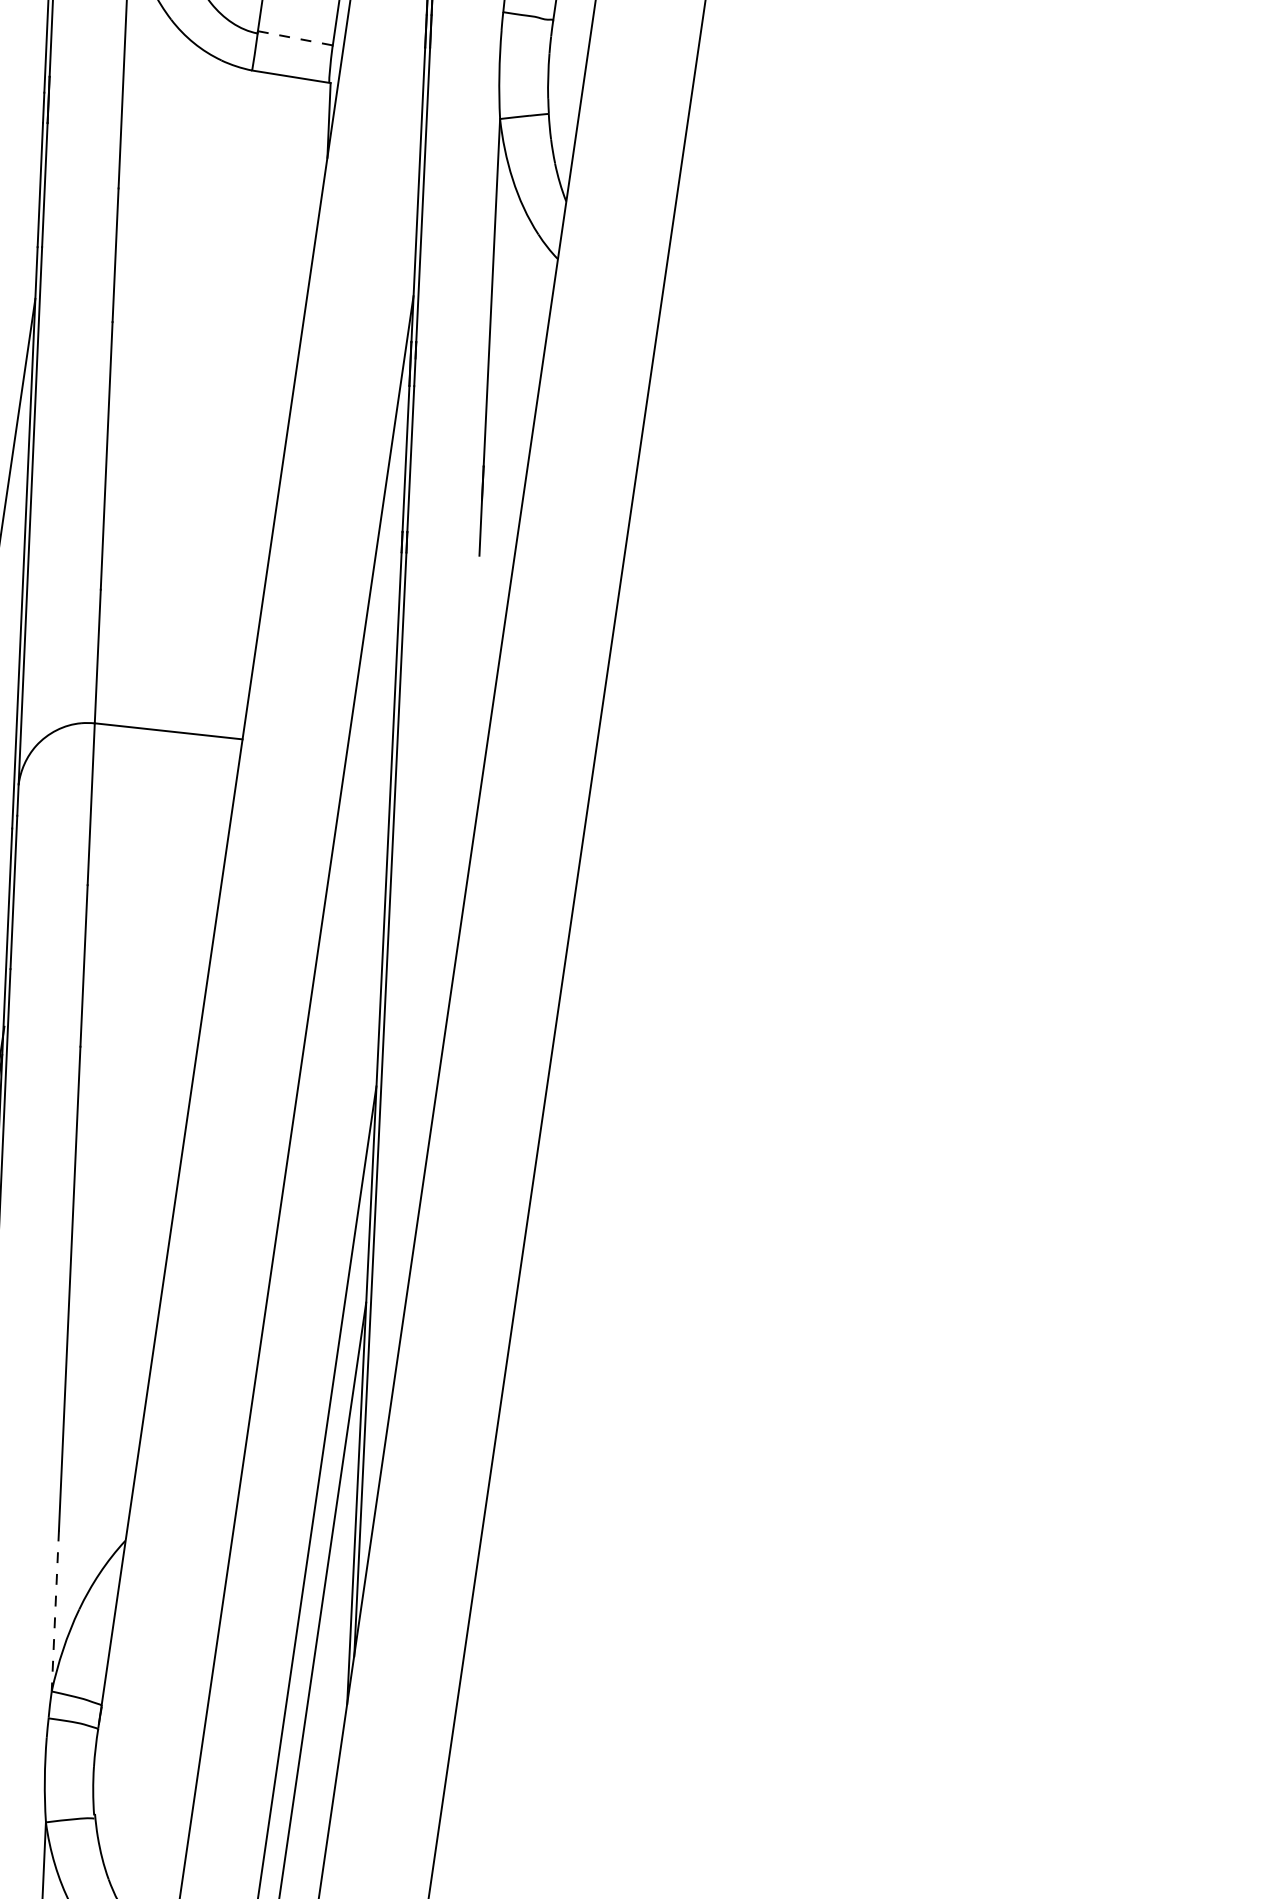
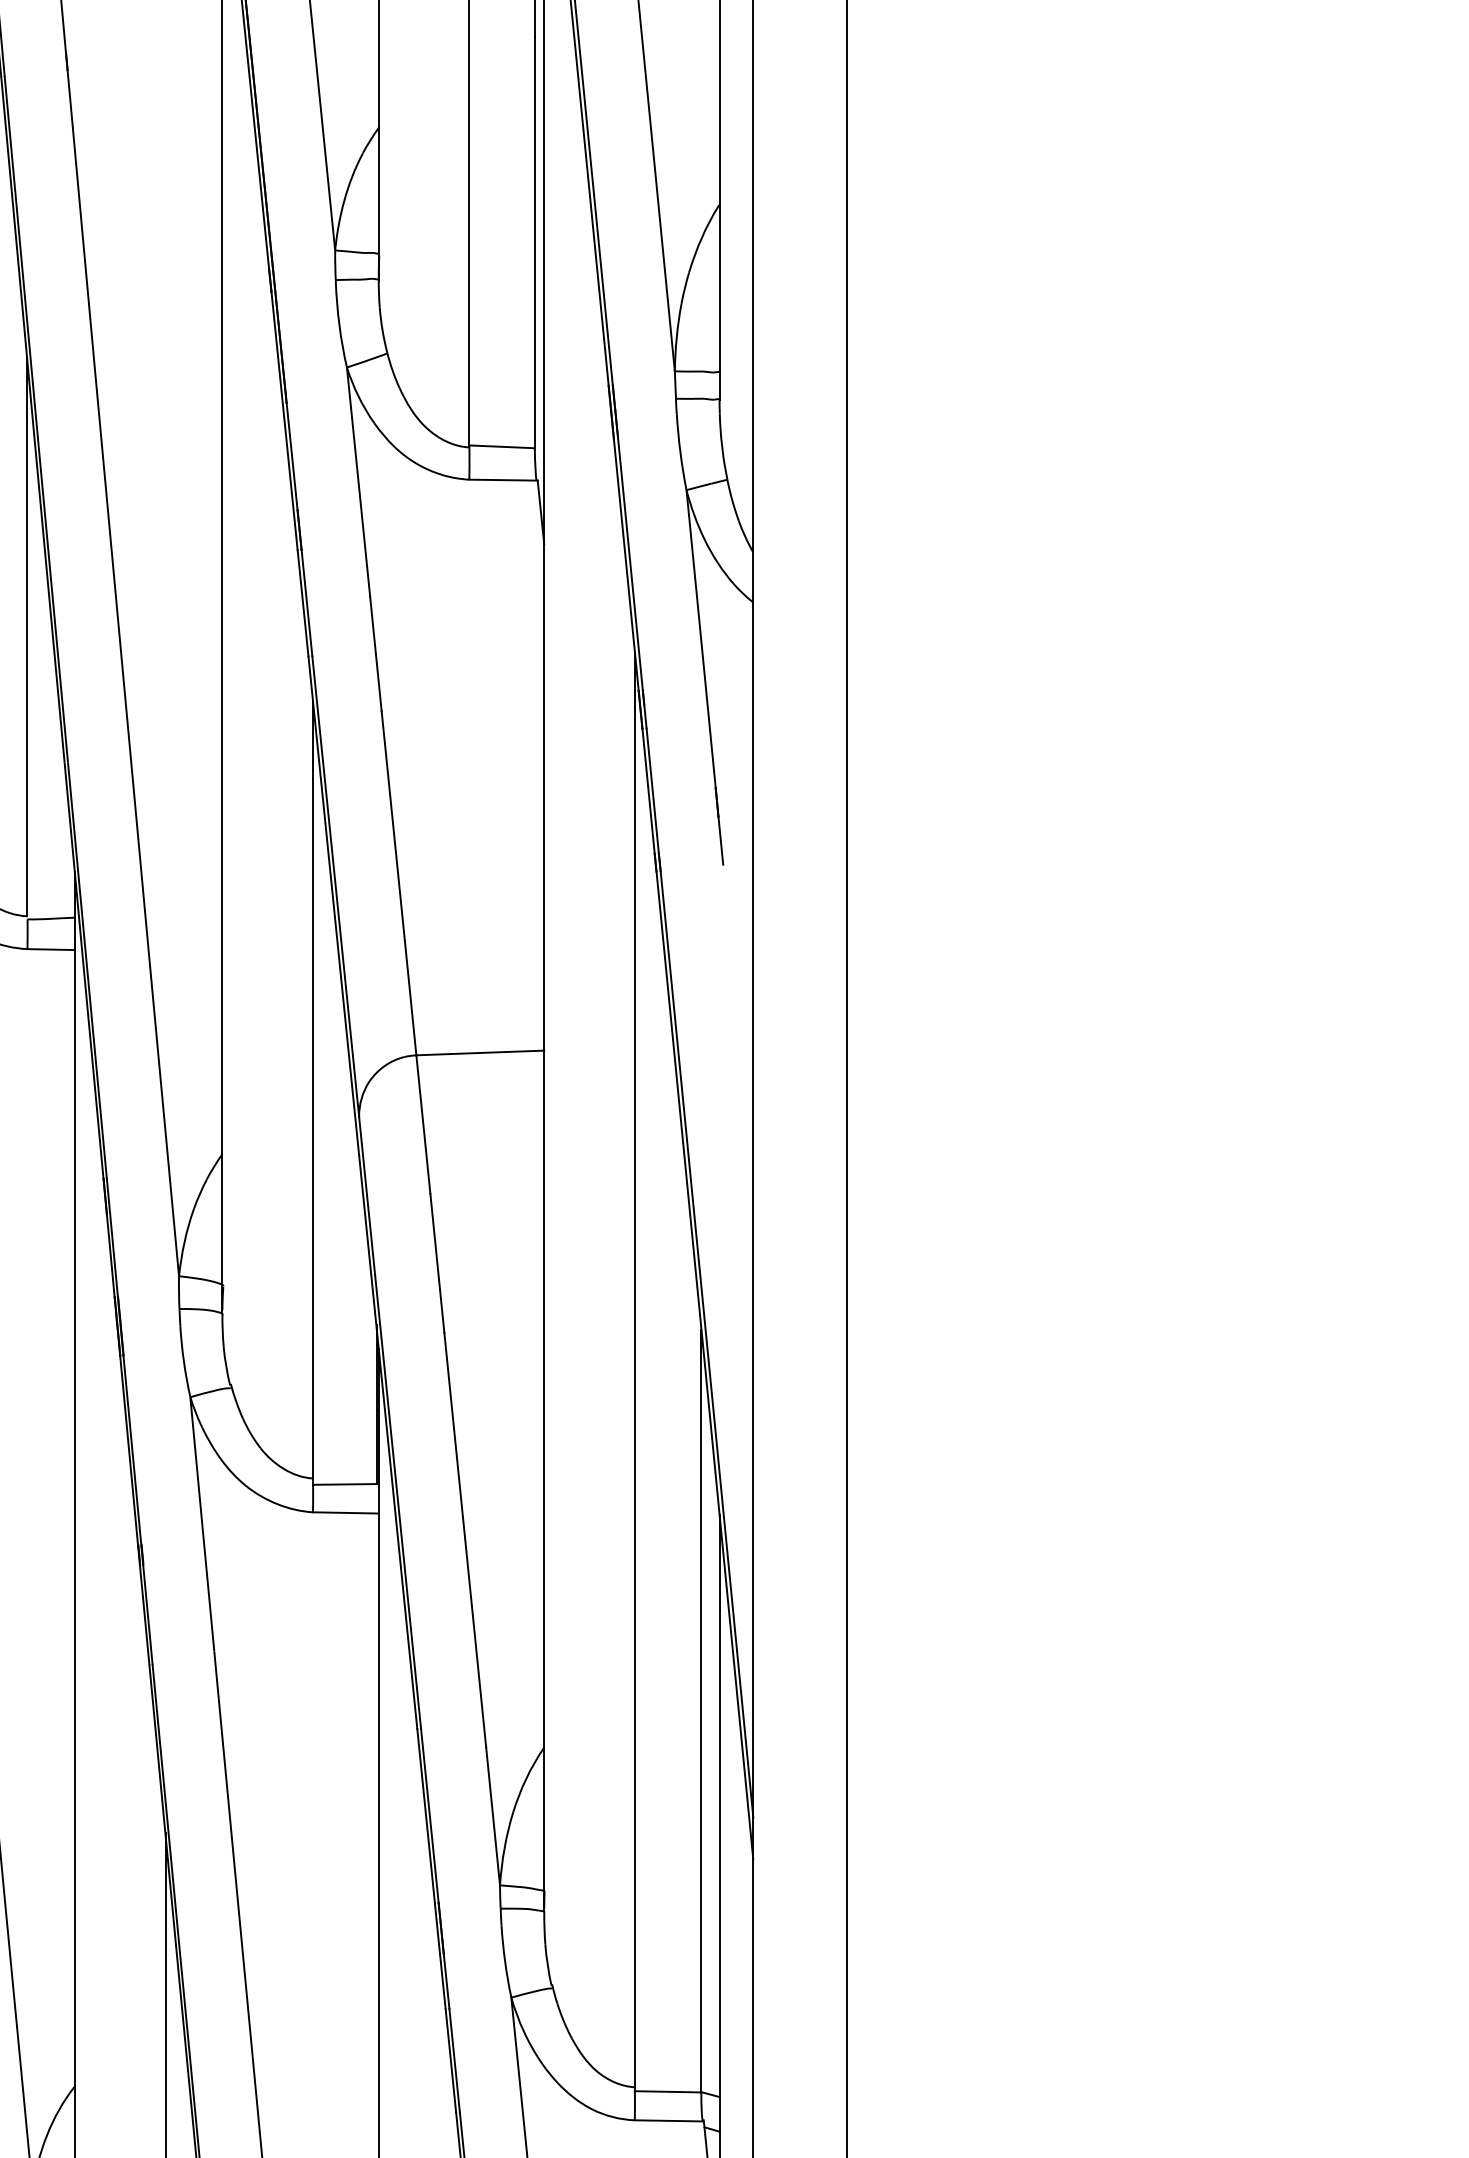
line: (295, 37) -> (502, 446), dashed -> solid
line: (55, 1611) -> (493, 1816), dashed -> solid

